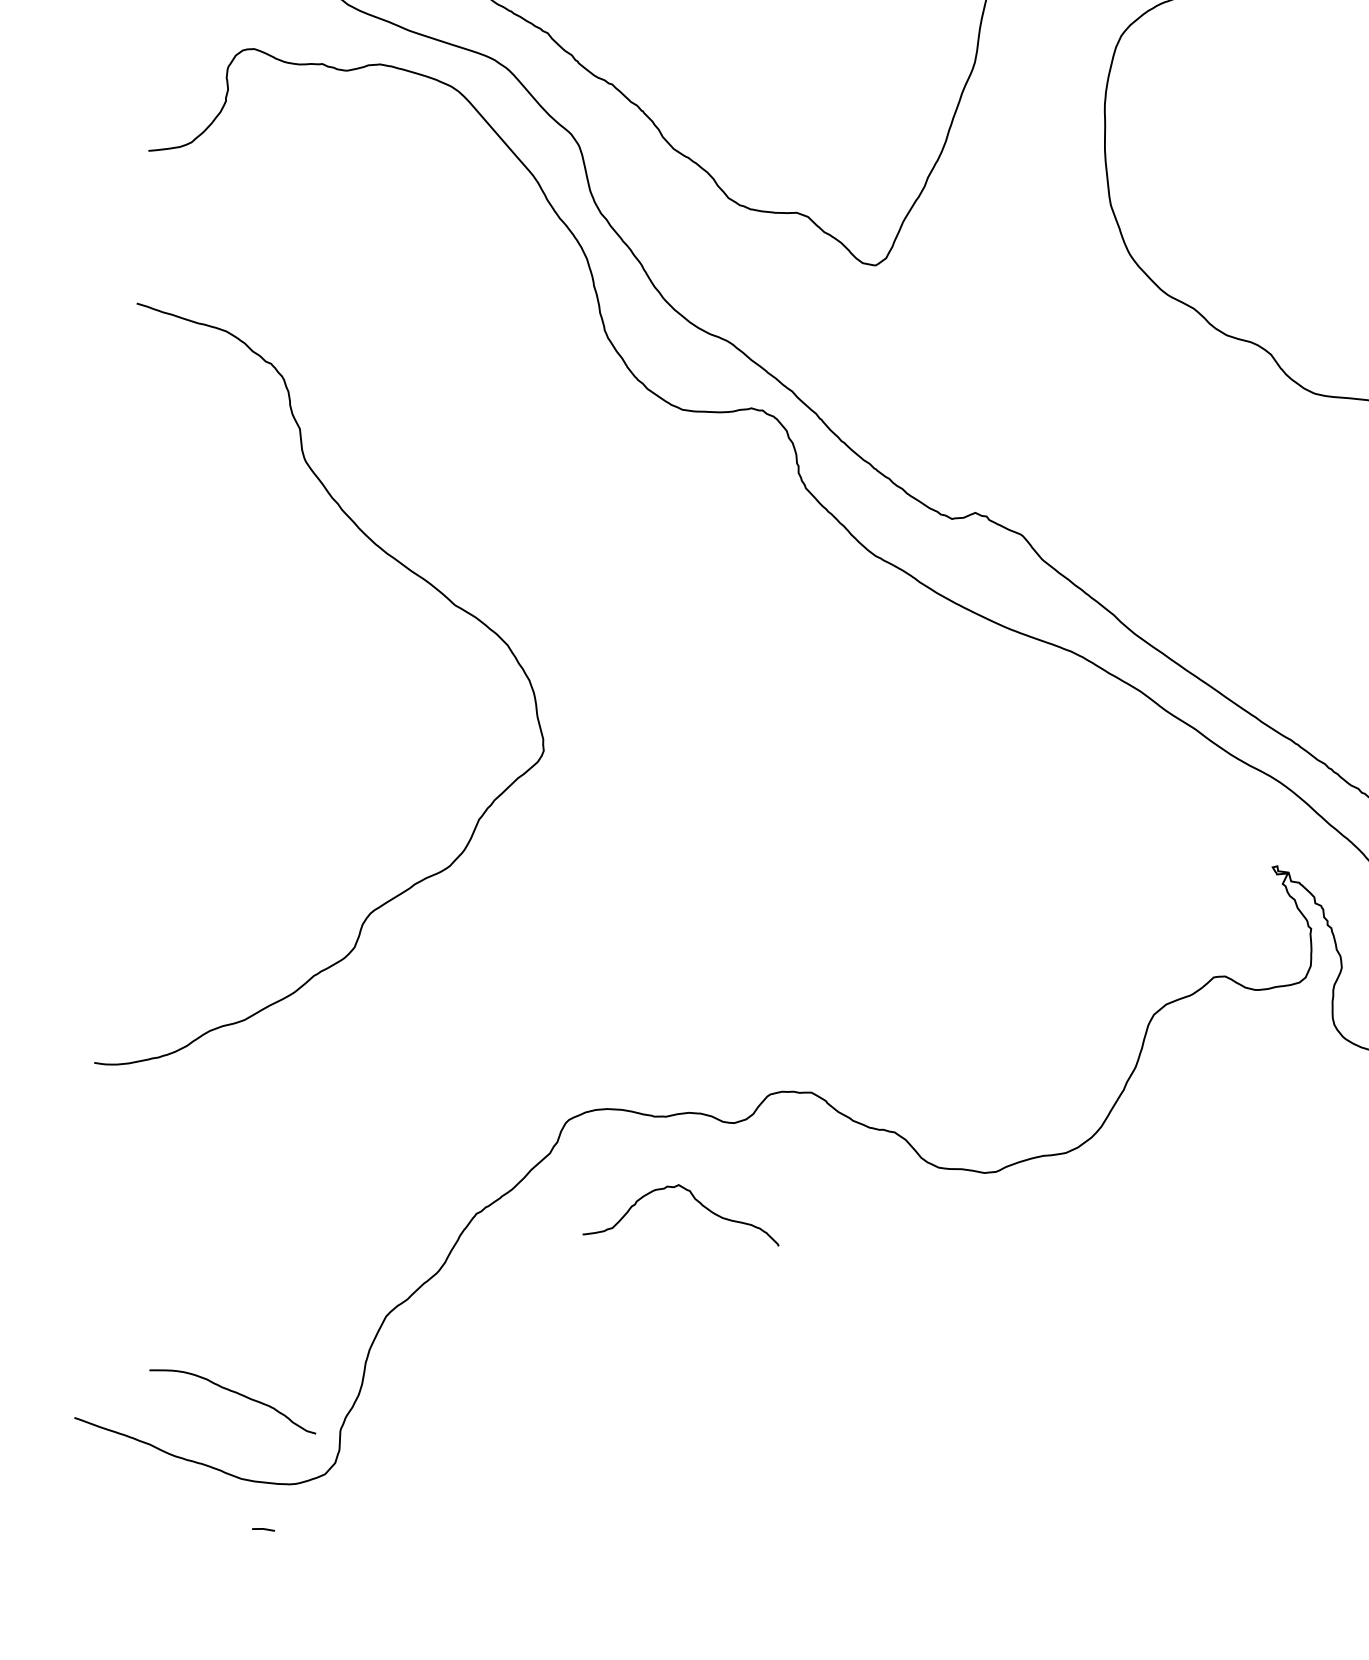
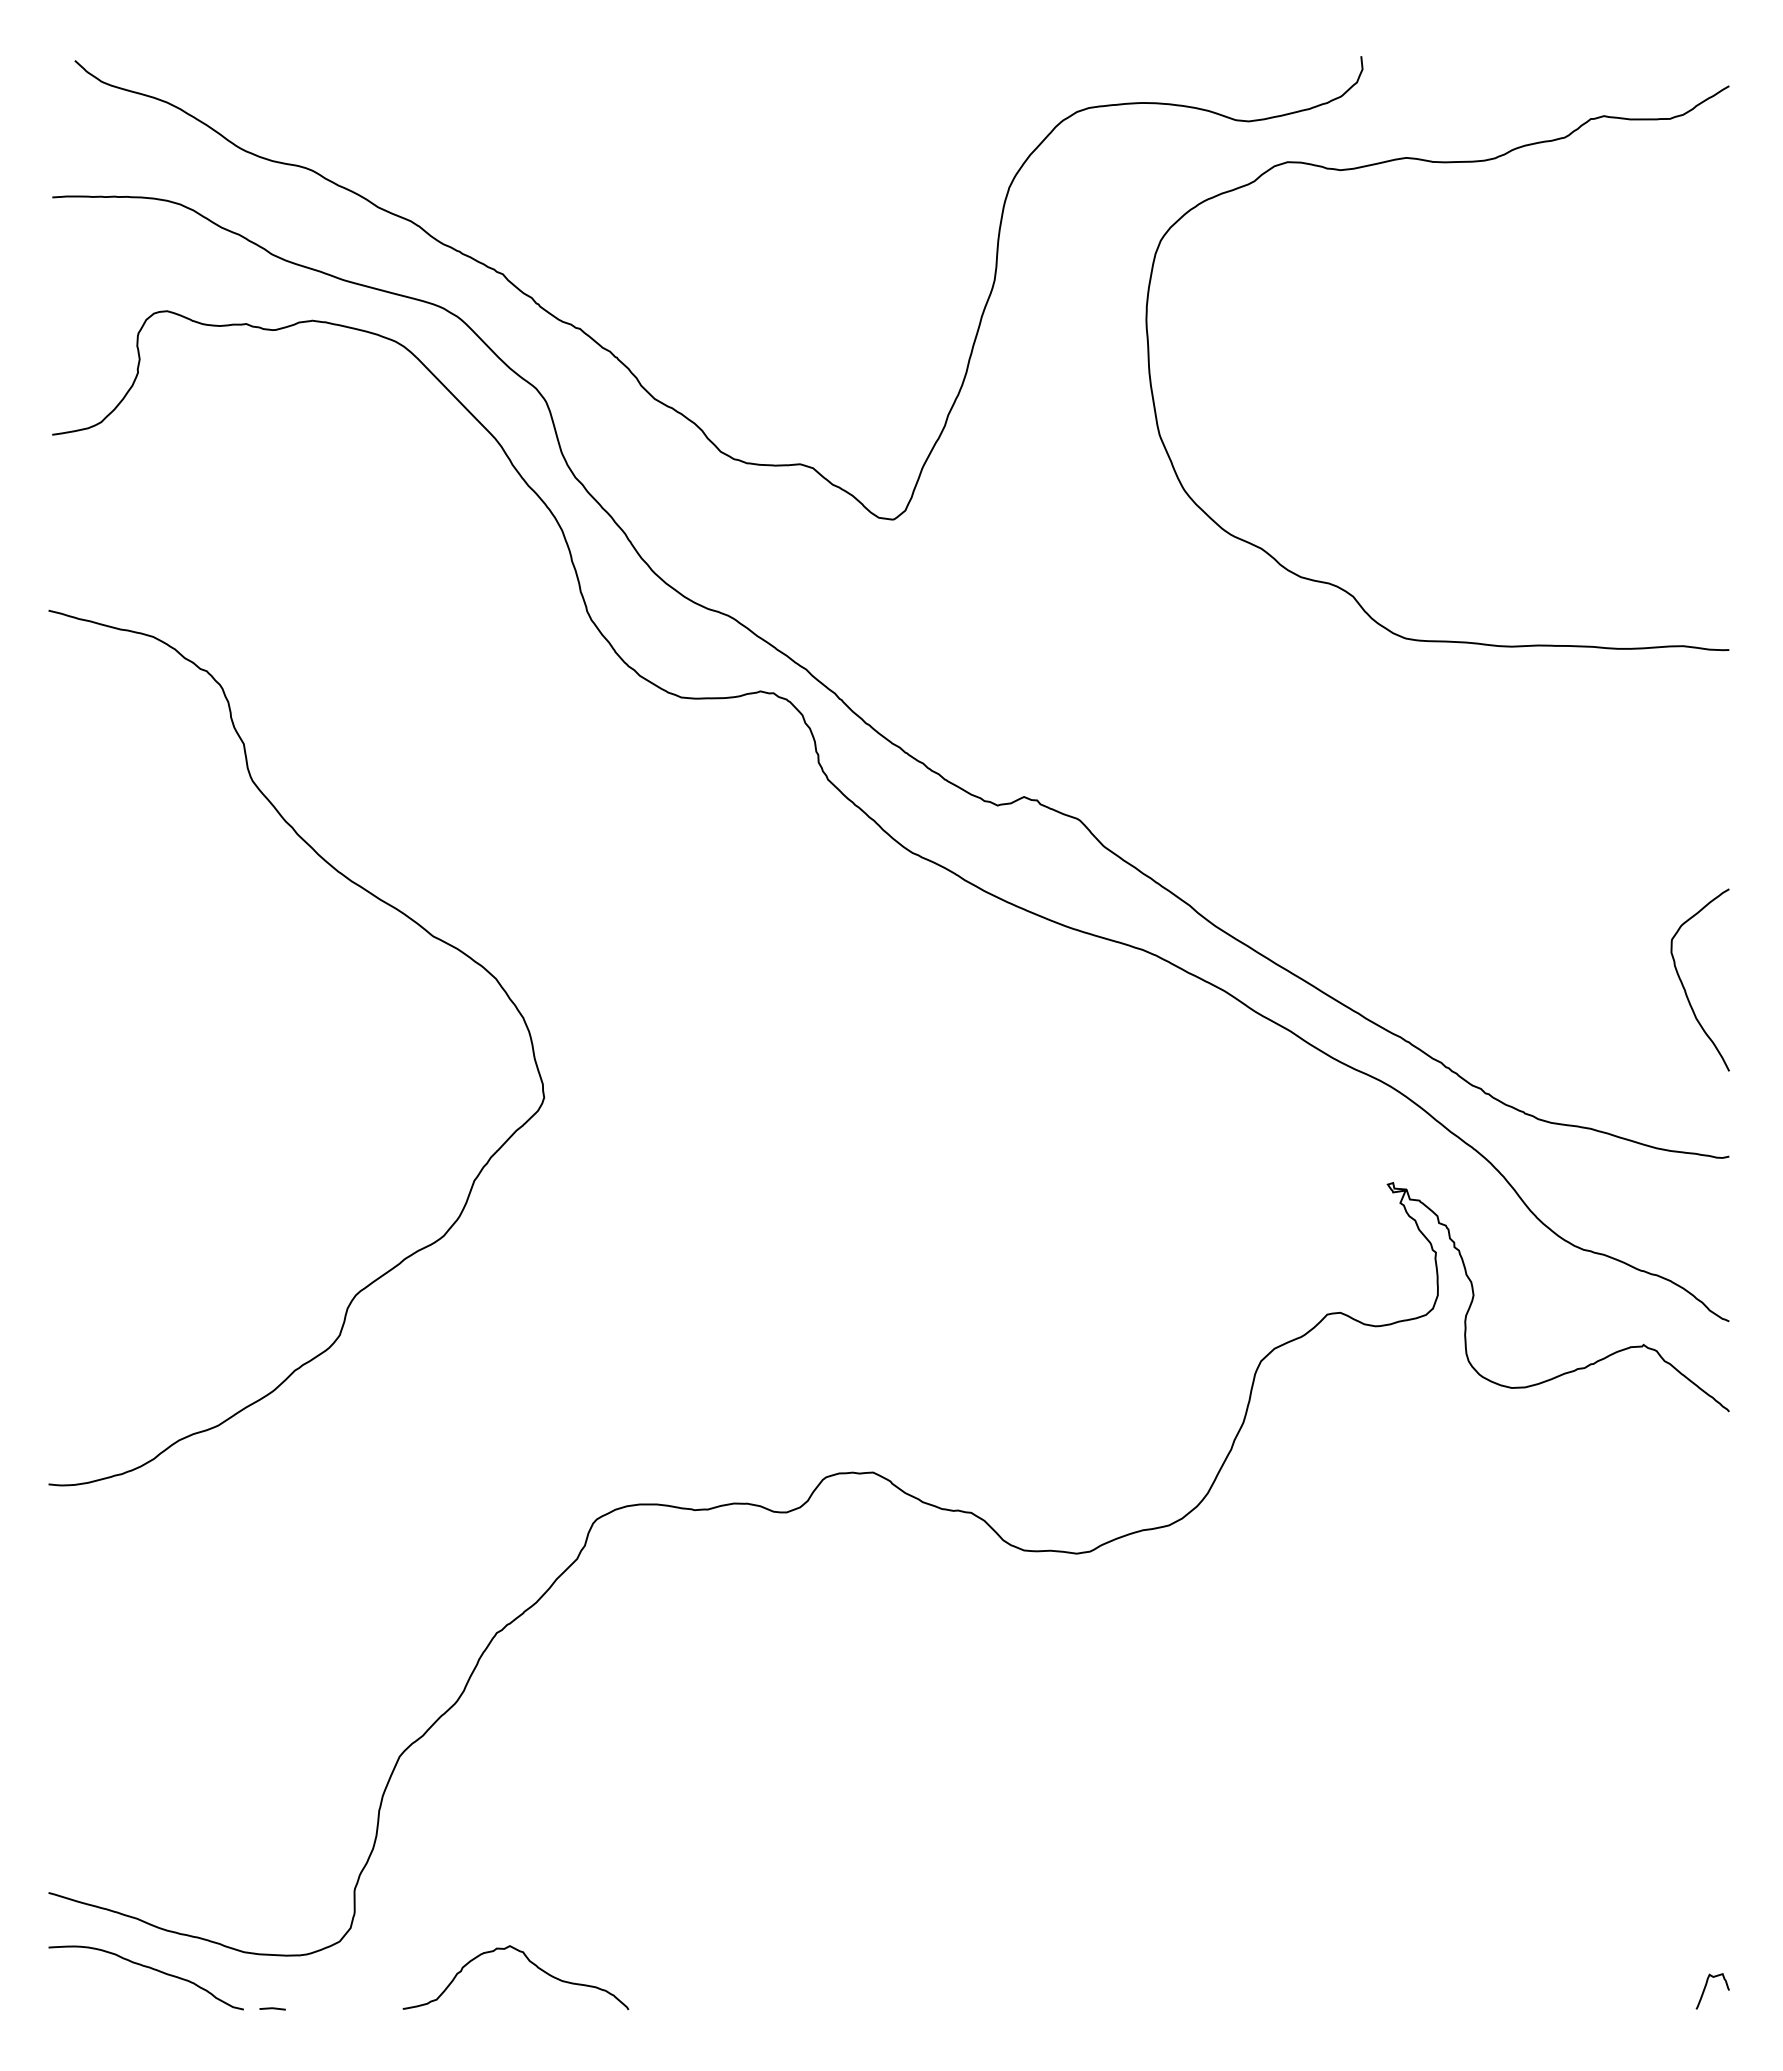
curve: (694, 1199) -> (528, 1961), moved
curve: (235, 1393) -> (148, 1968), moved

